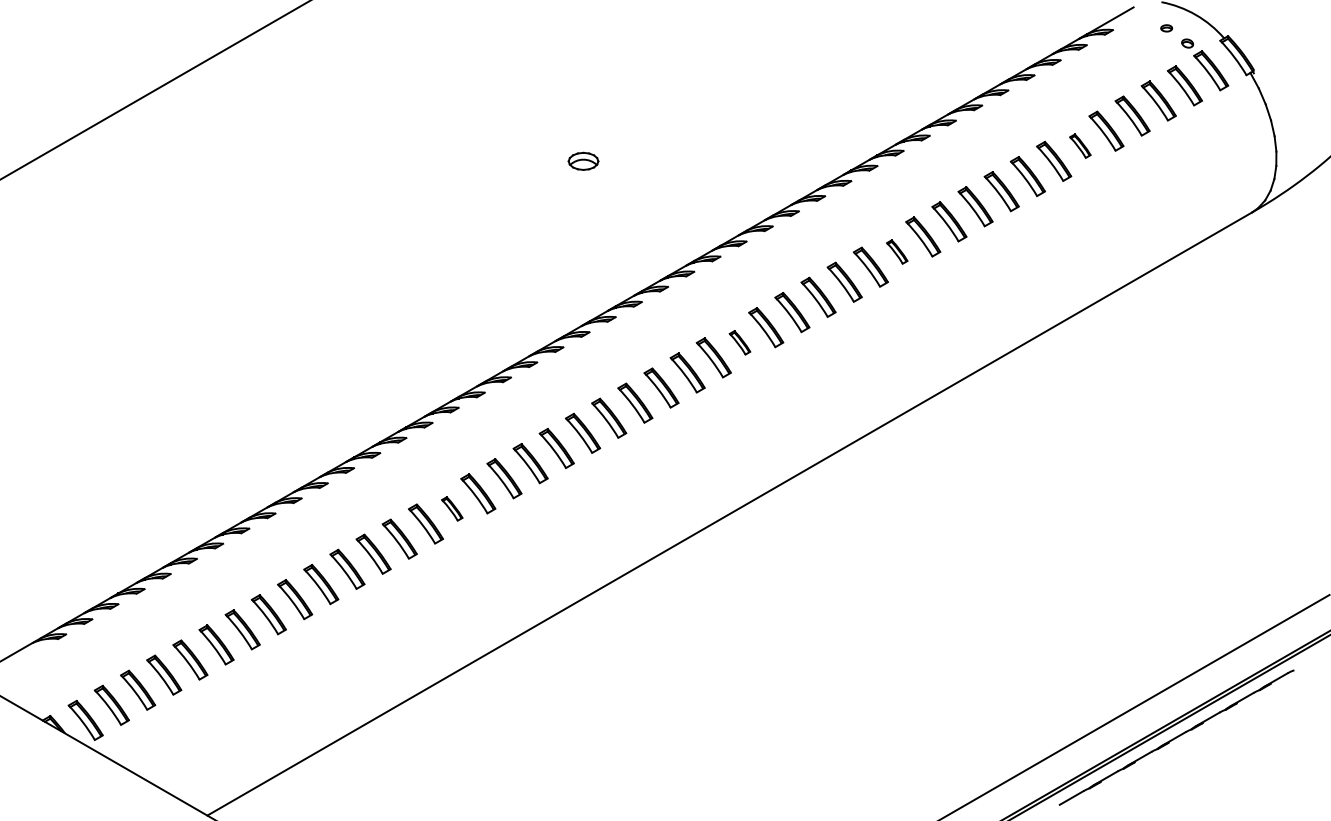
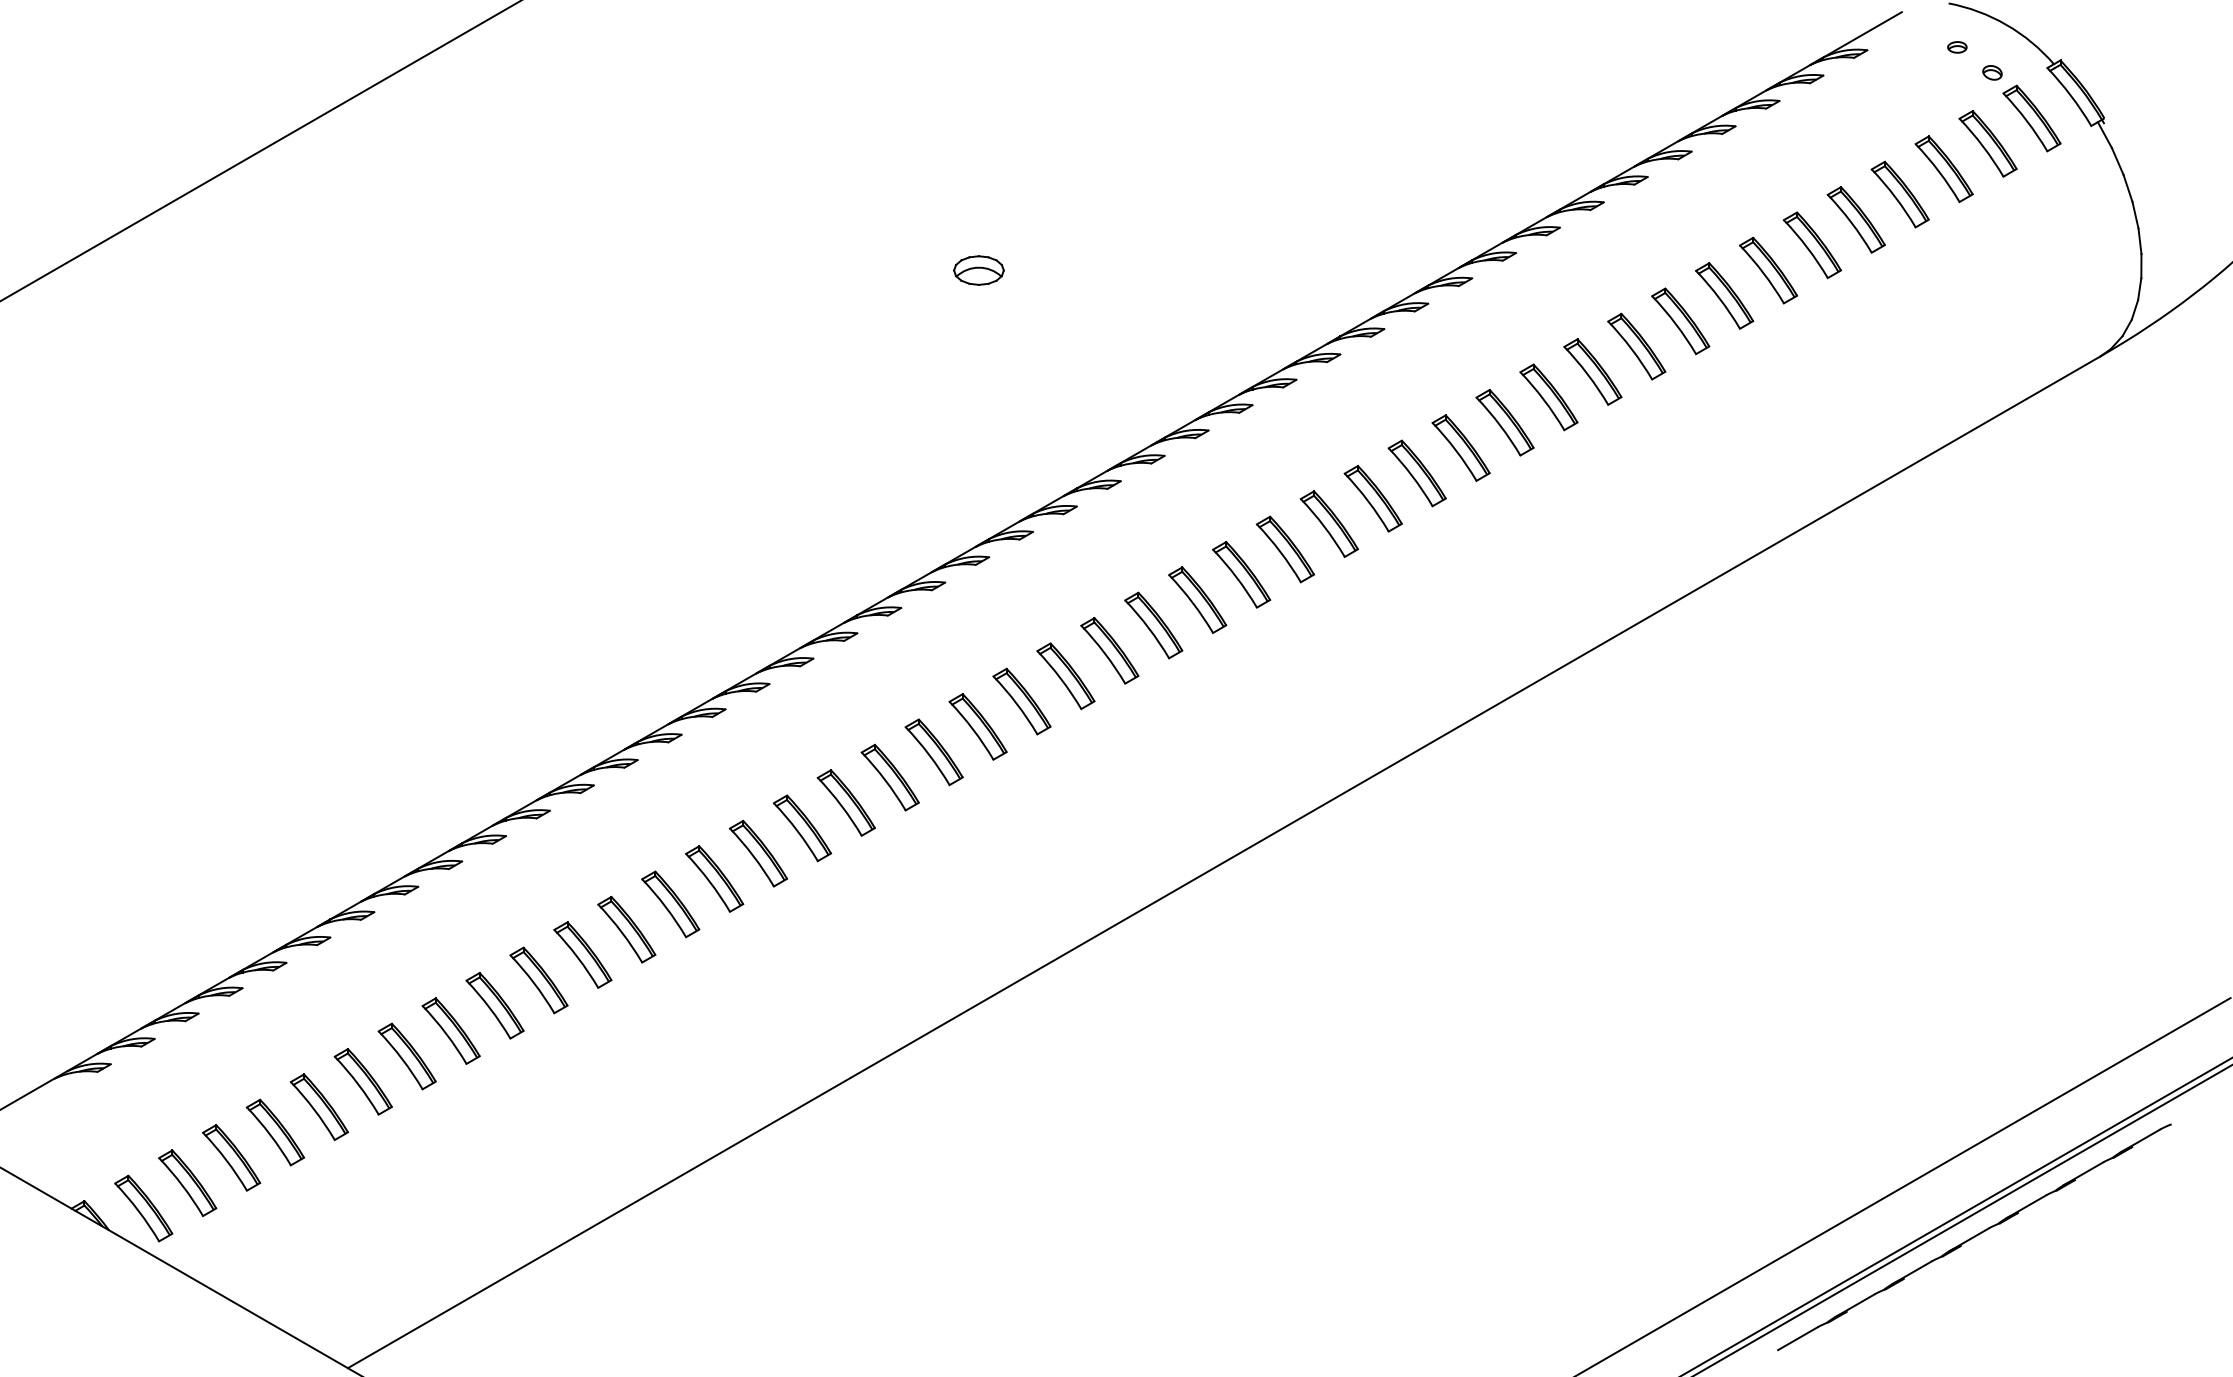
part: (1080, 145) -> (1812, 243), size x1.67
part: (897, 251) -> (1505, 421), size x1.67
part: (739, 342) -> (1240, 574), size x1.67
part: (452, 508) -> (759, 852), size x1.67

